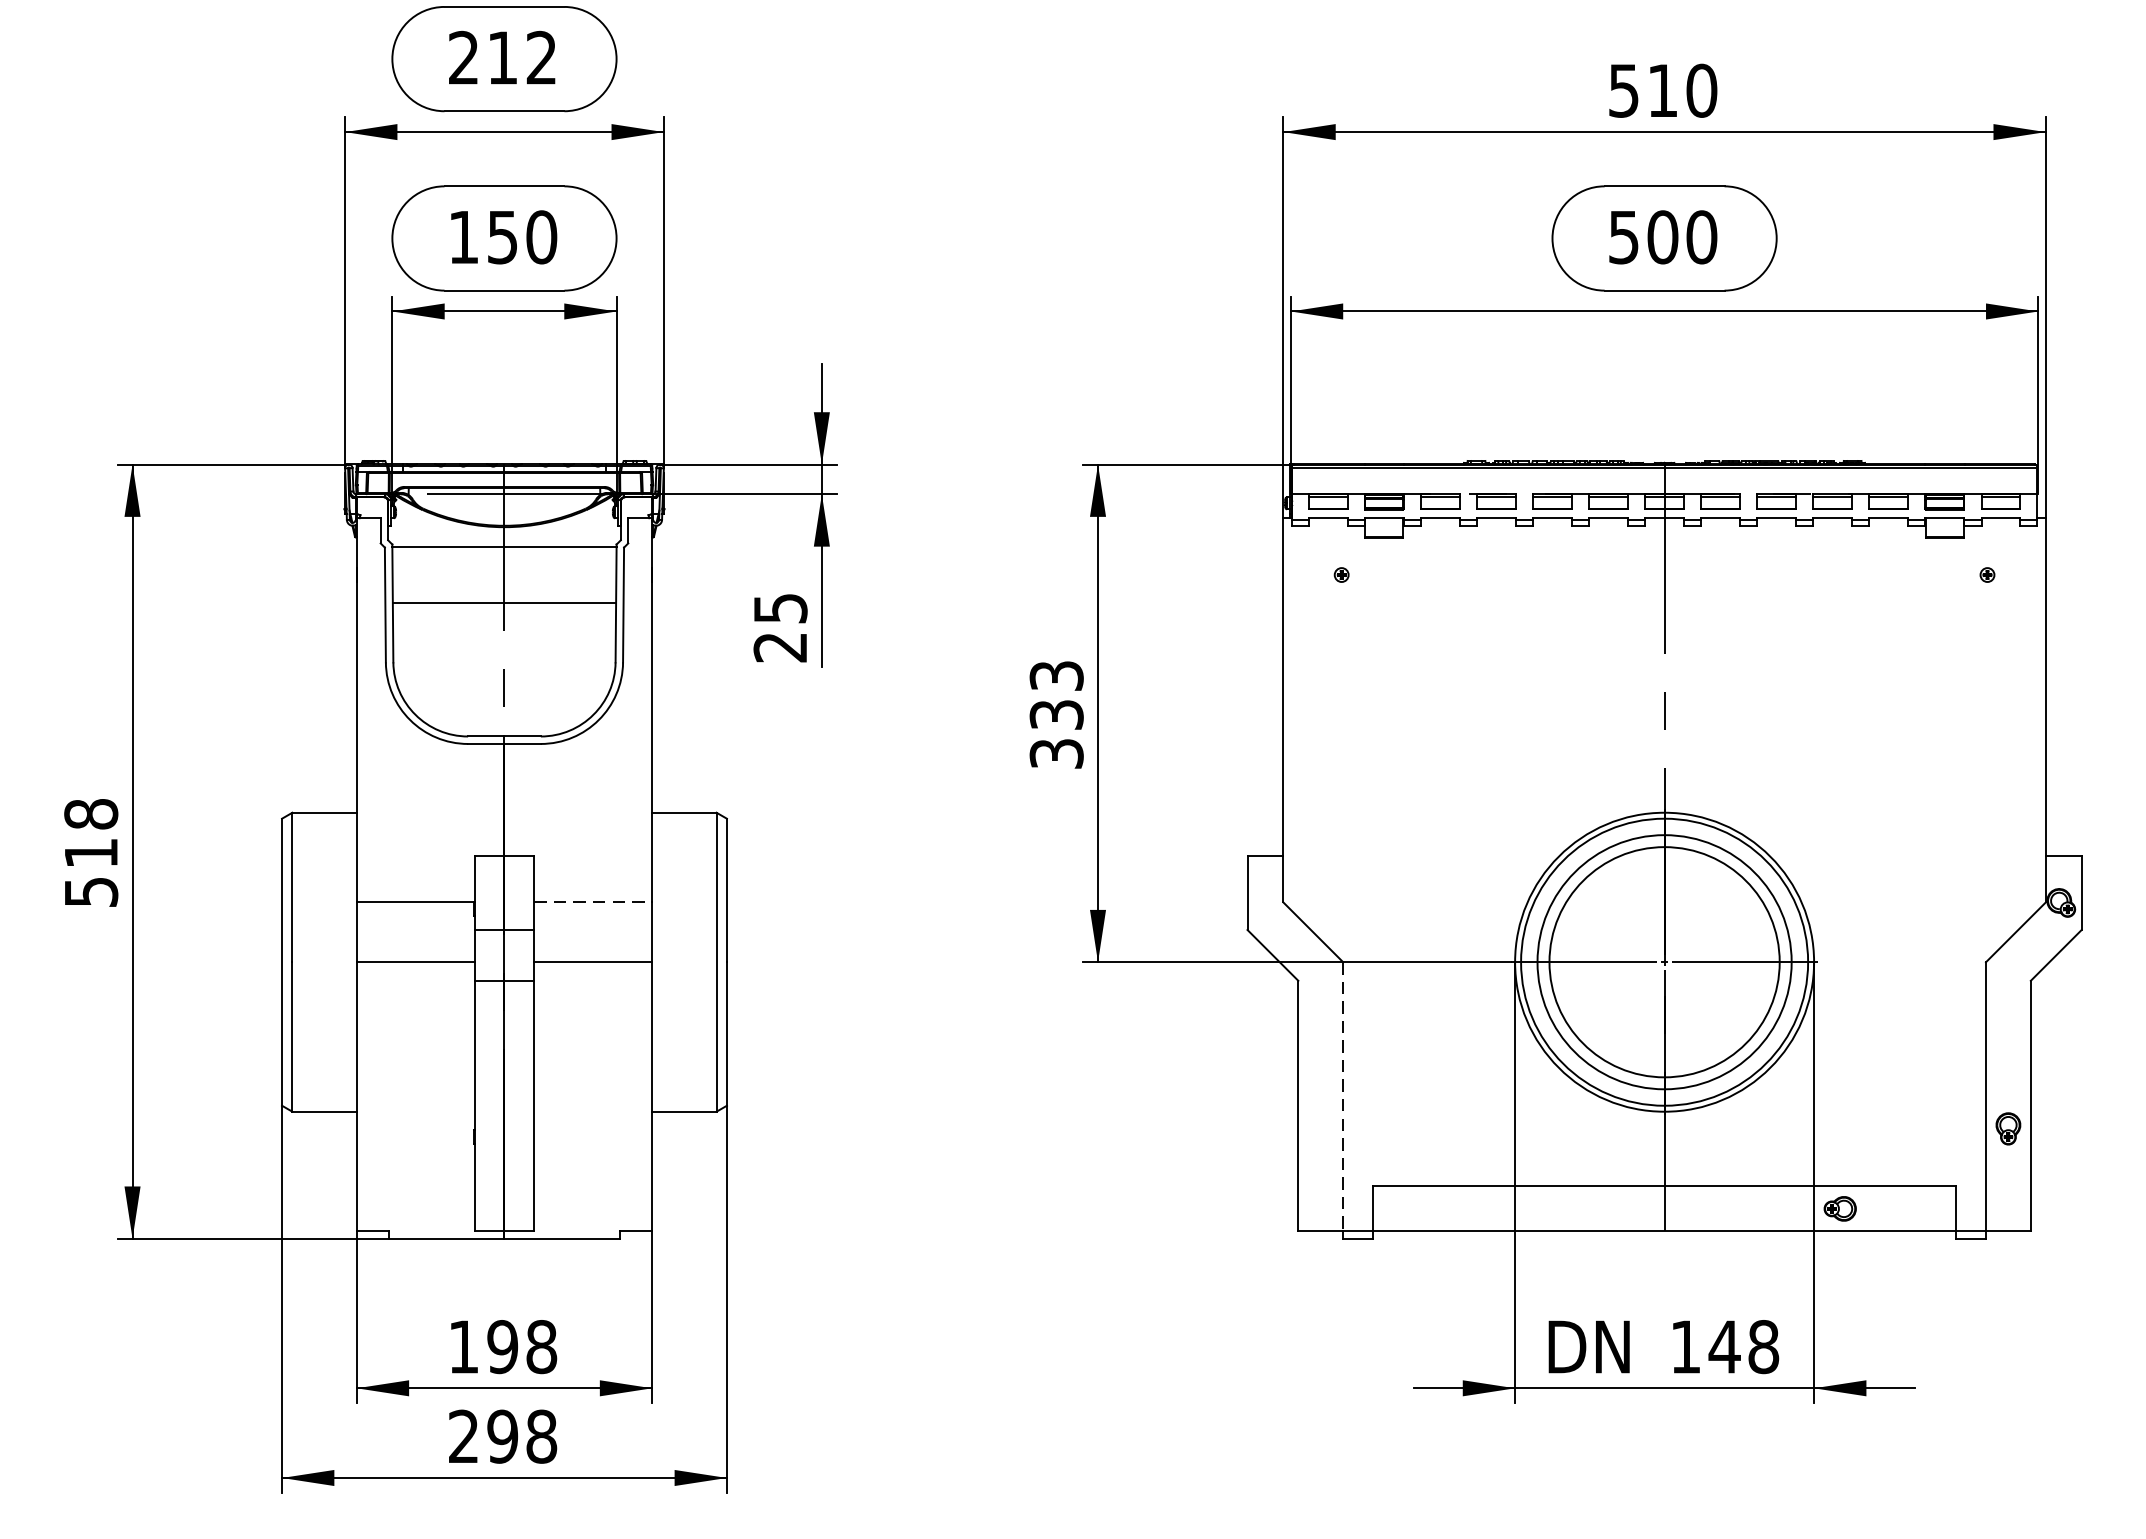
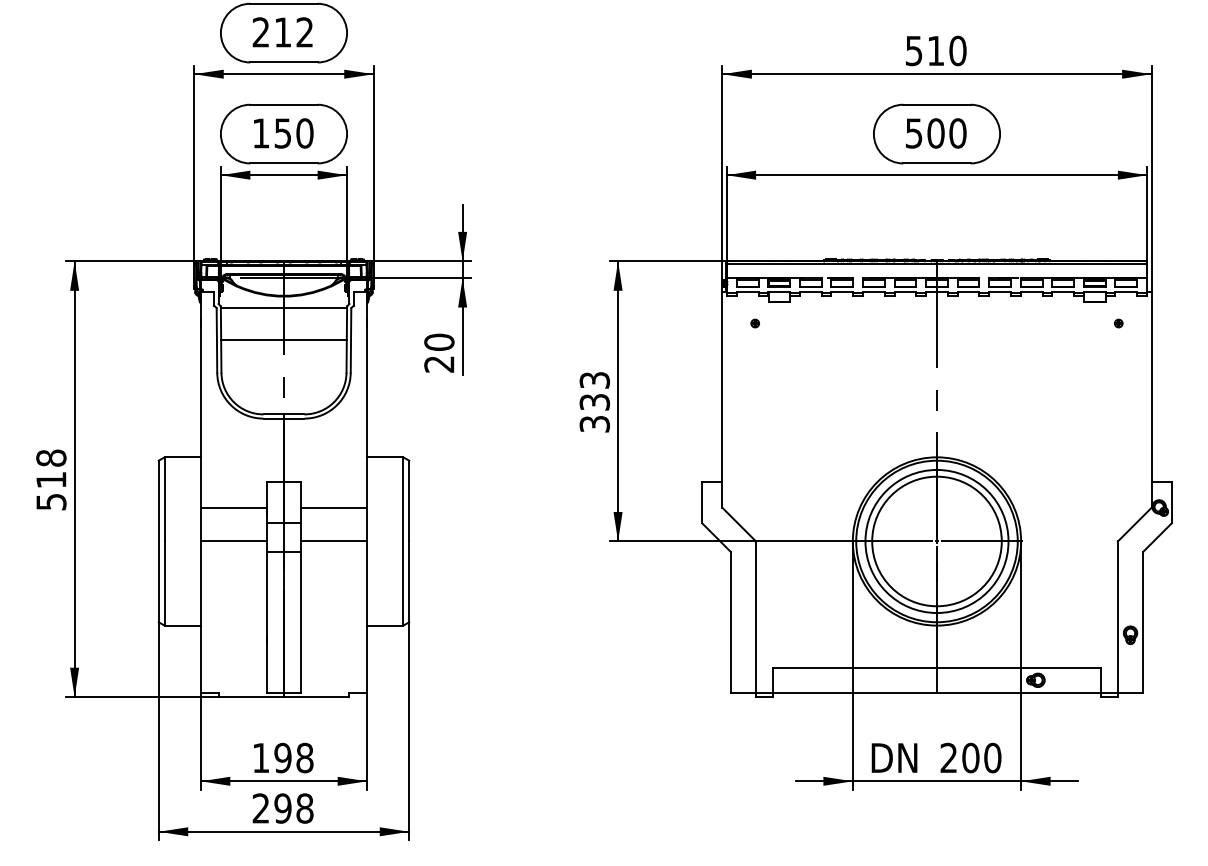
text: (780, 606) -> (439, 341), 25 -> 20
line: (594, 901) -> (334, 507), dashed -> solid
line: (1343, 1097) -> (756, 617), dashed -> solid
text: (1724, 1346) -> (970, 757), 148 -> 200

